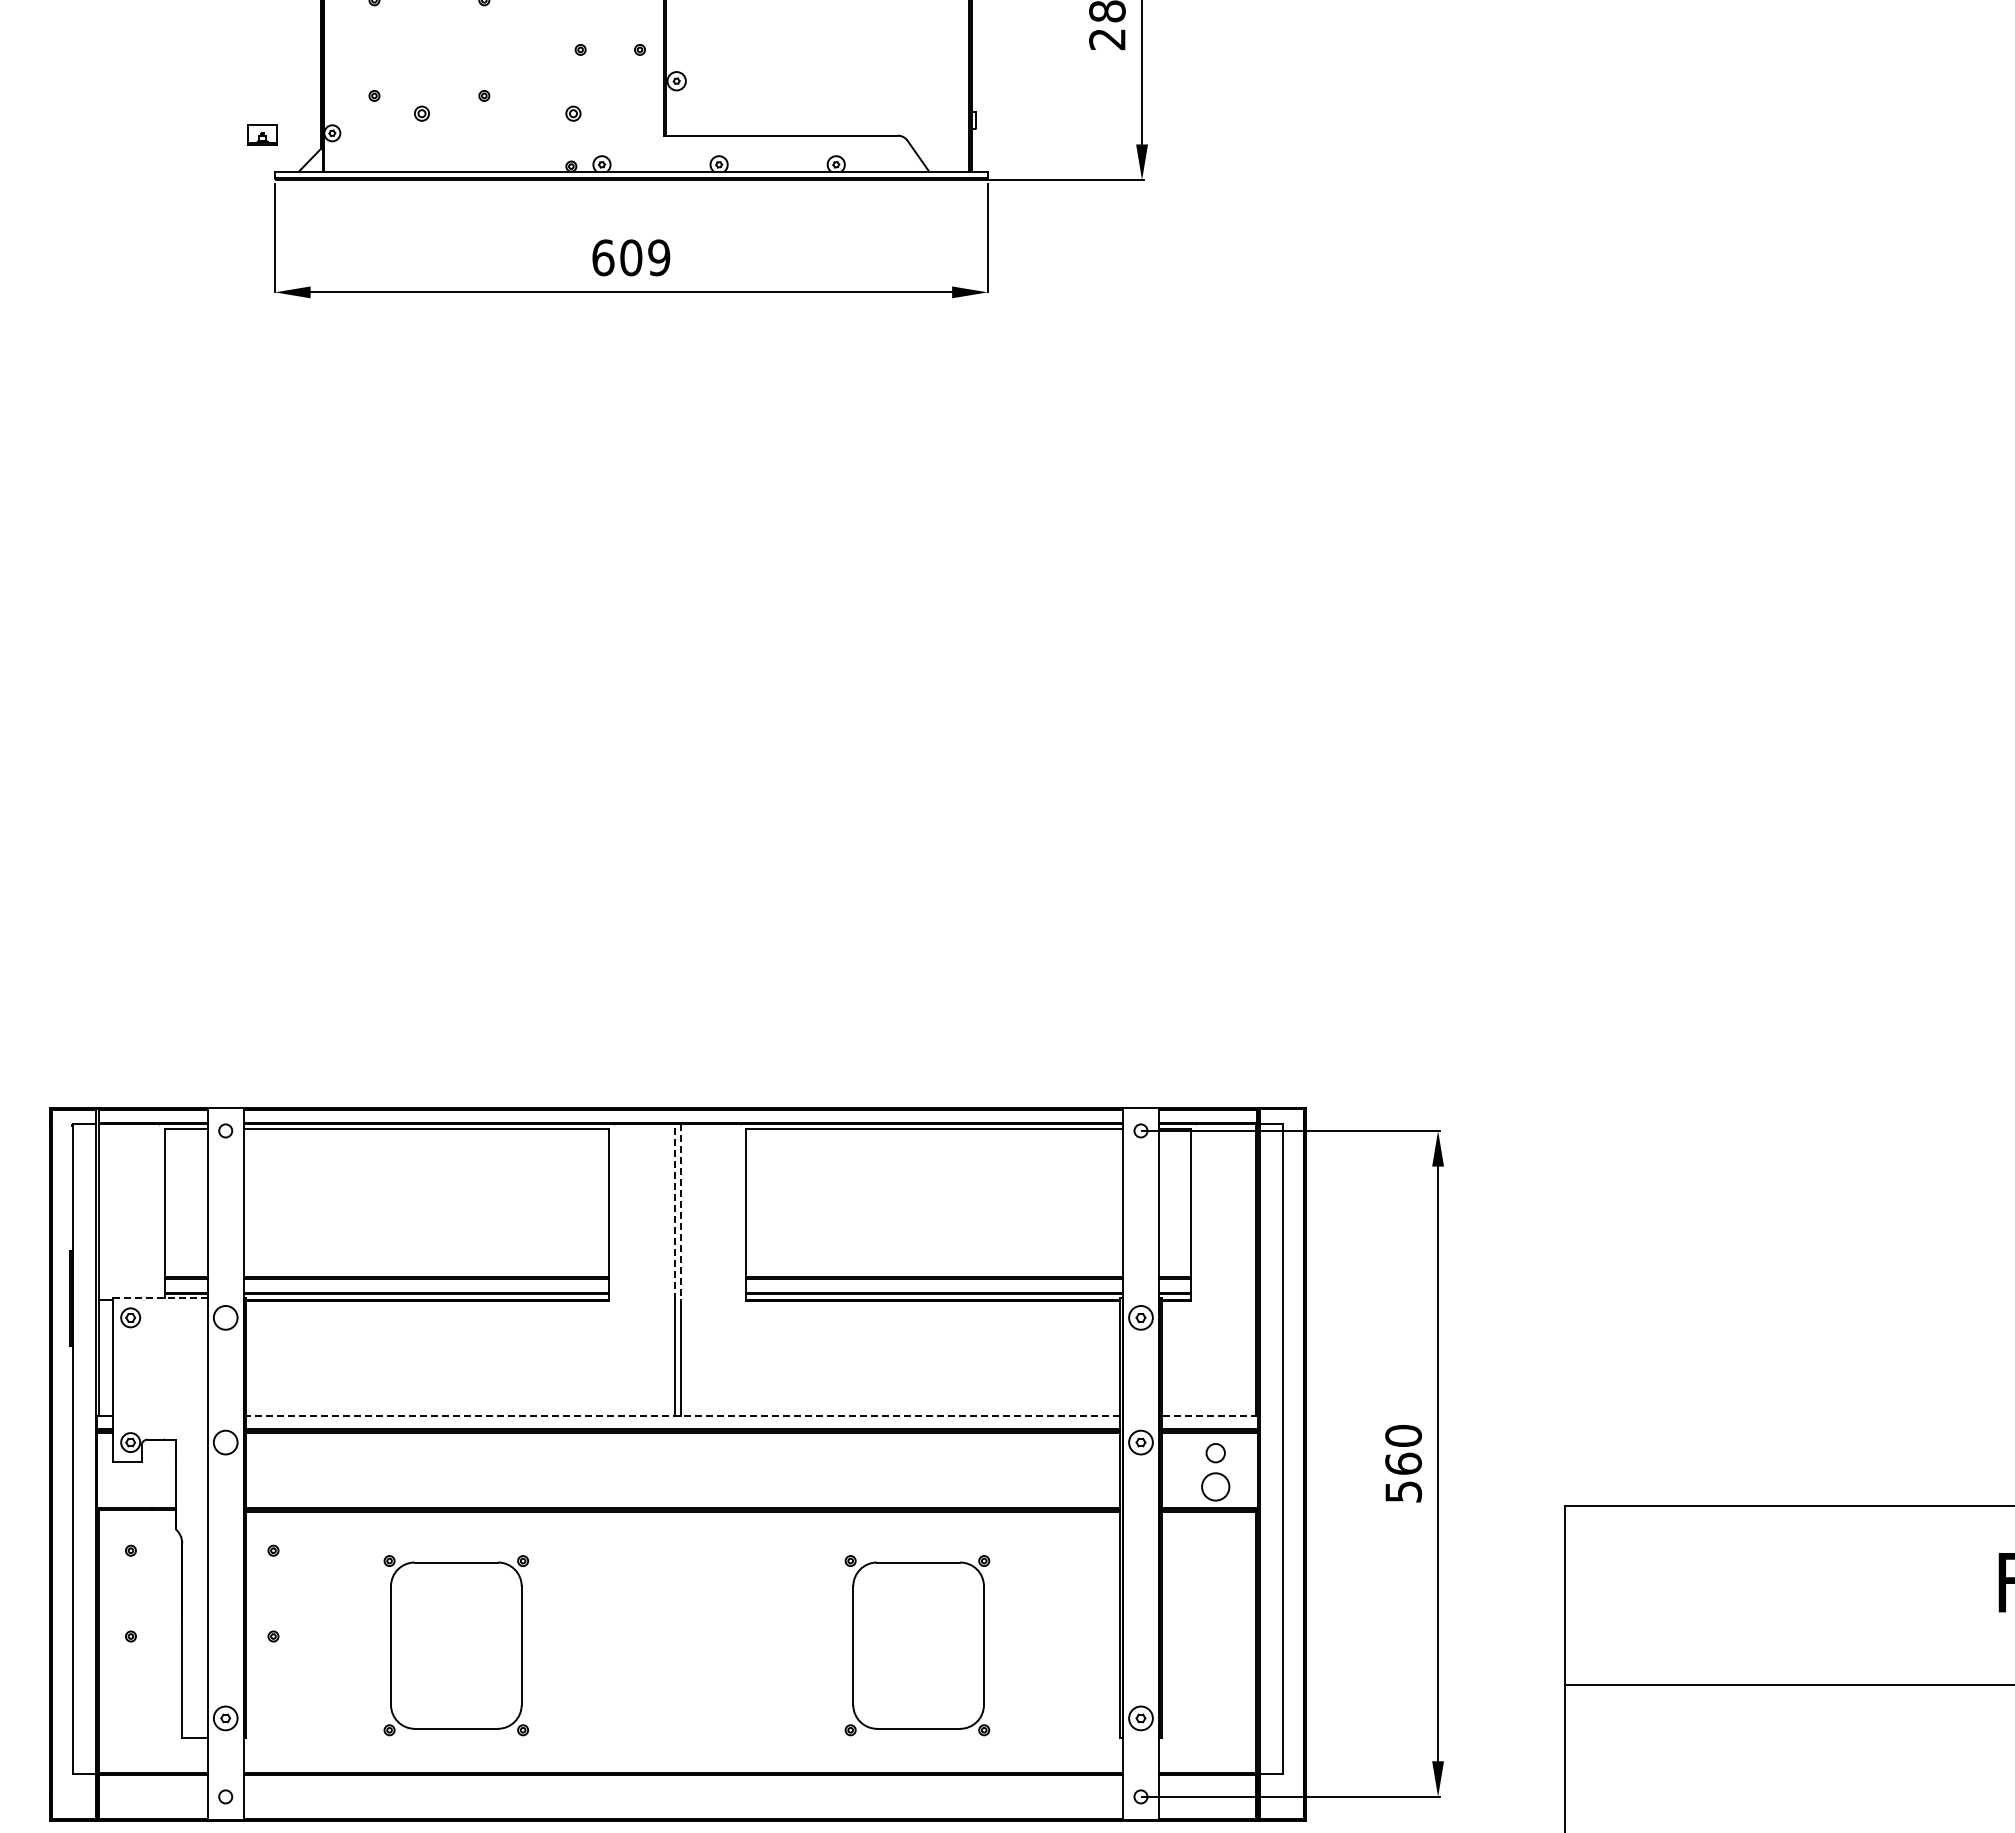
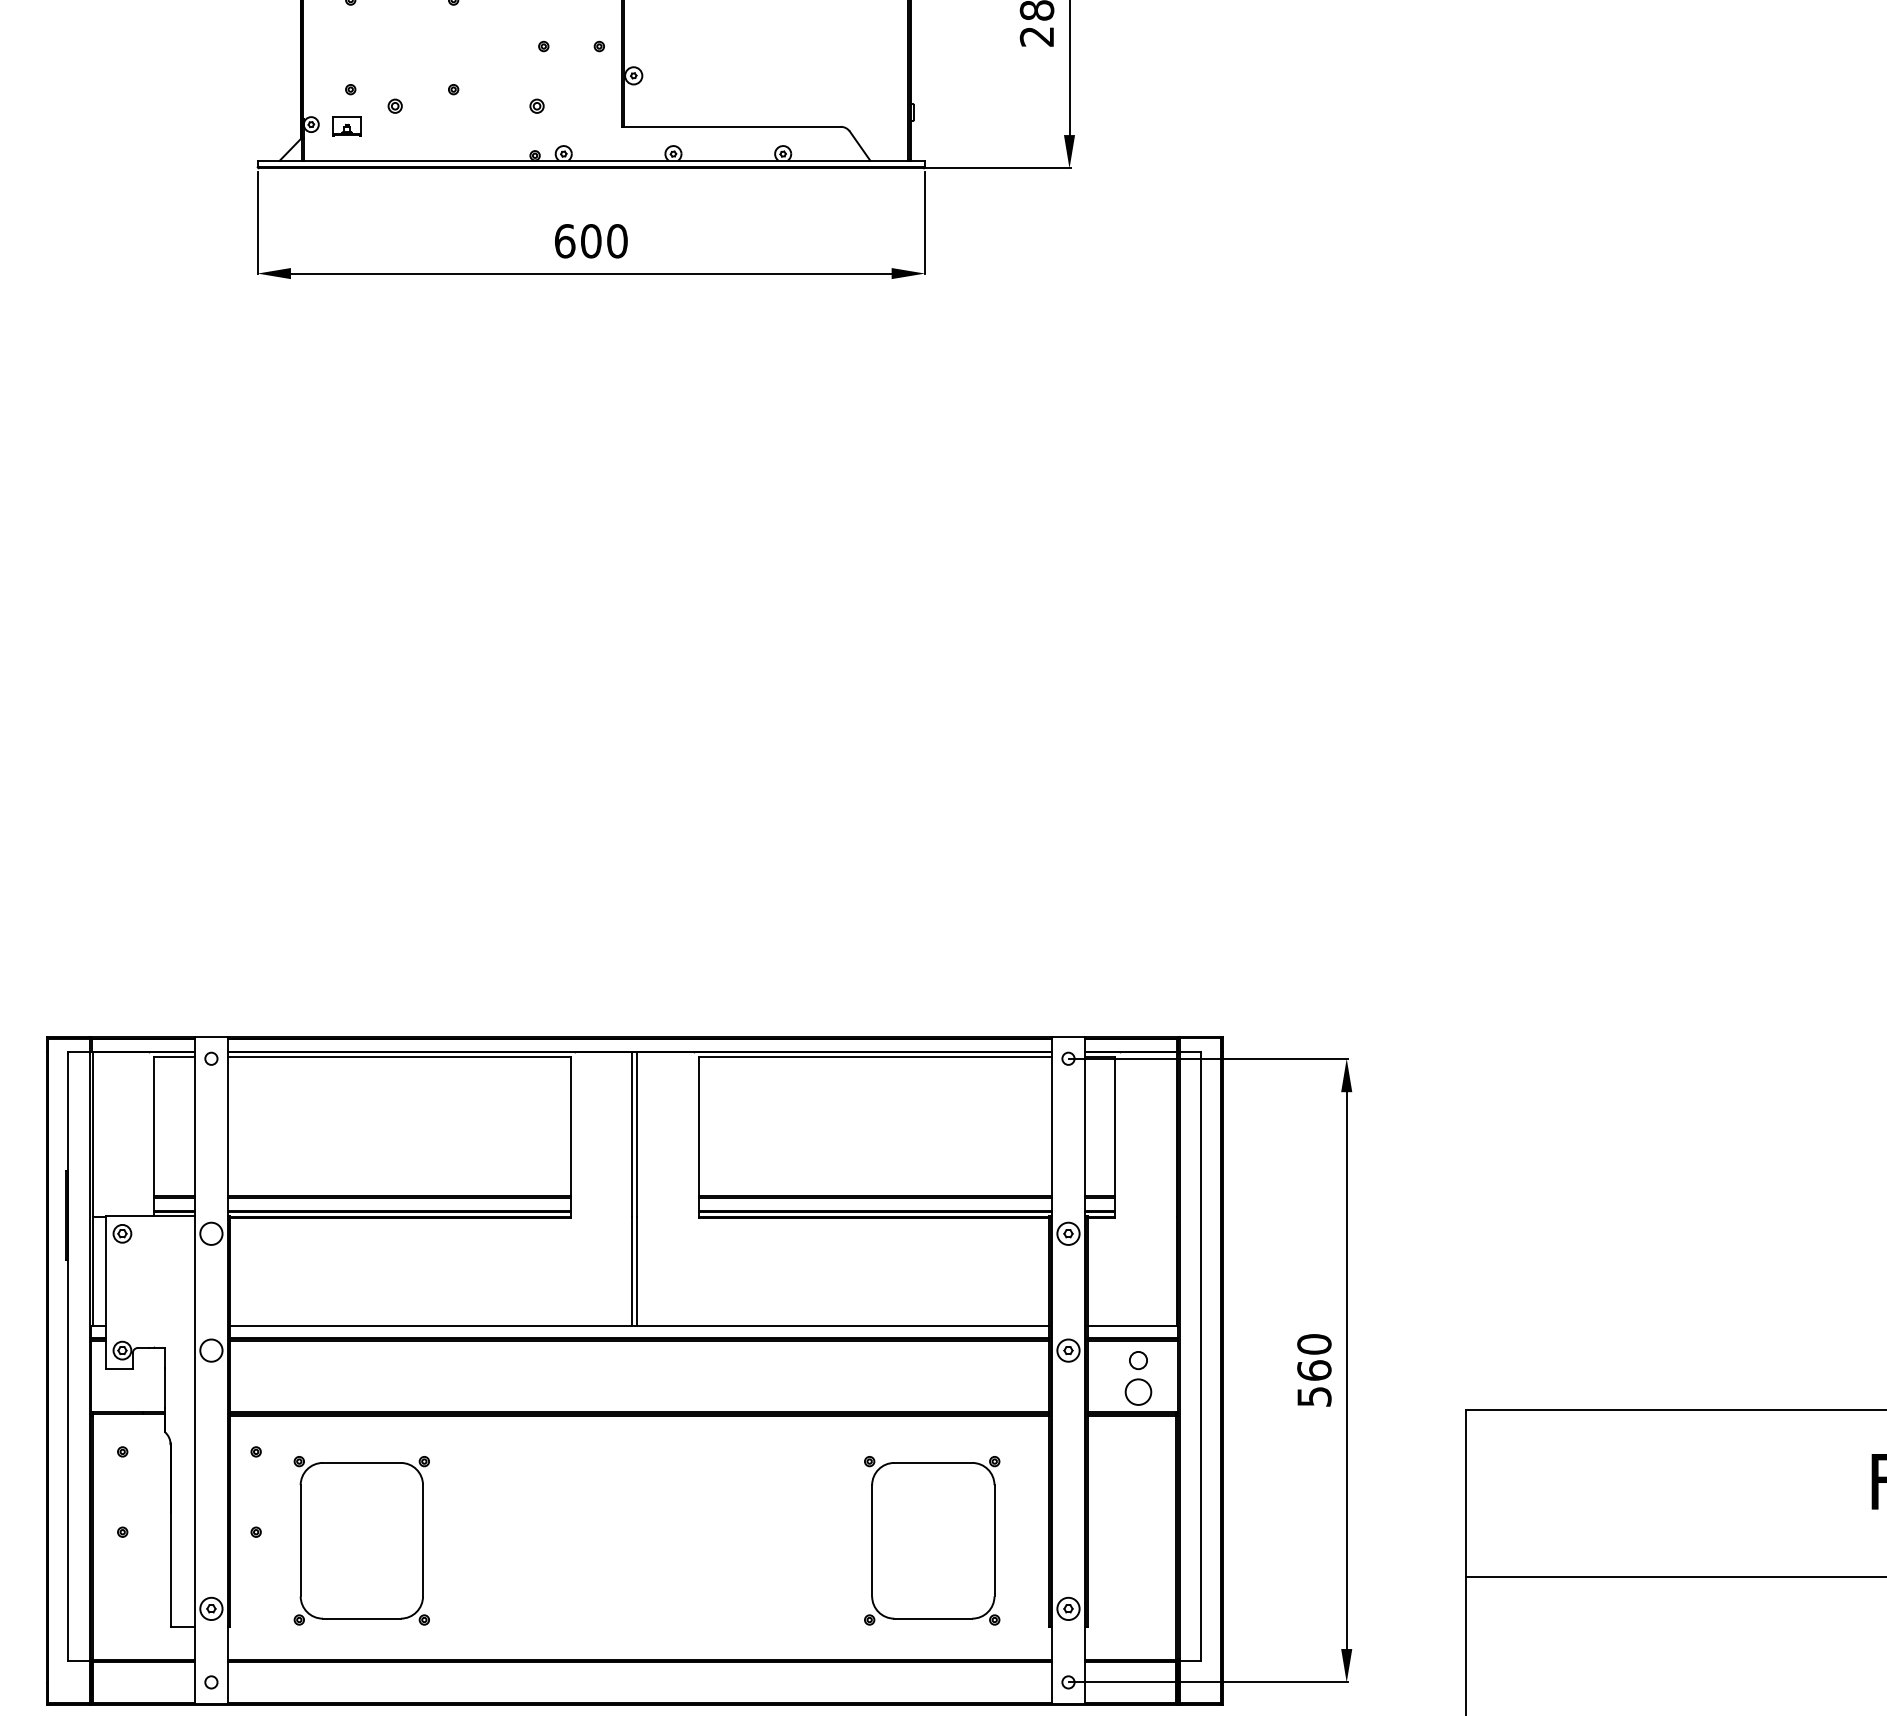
part: (262, 134) -> (347, 125), moved
text: (659, 257) -> (617, 240), 609 -> 600
line: (674, 1212) -> (631, 1135), dashed -> solid
line: (680, 1212) -> (637, 1135), dashed -> solid
line: (160, 1298) -> (150, 1215), dashed -> solid
line: (682, 1416) -> (639, 1326), dashed -> solid
line: (1209, 1416) -> (1132, 1326), dashed -> solid
part: (455, 1645) -> (361, 1540), moved
part: (917, 1645) -> (932, 1540), moved

